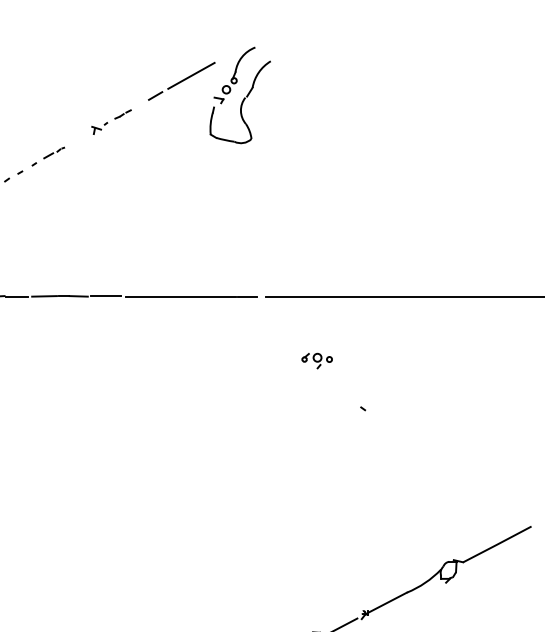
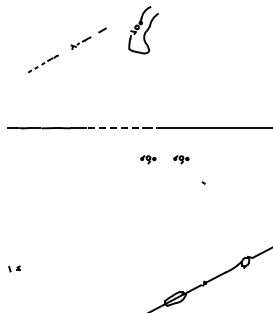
line: (190, 75) -> (119, 20), removed
line: (180, 296) -> (114, 128), solid -> dashed
part: (249, 360) -> (148, 159), added

